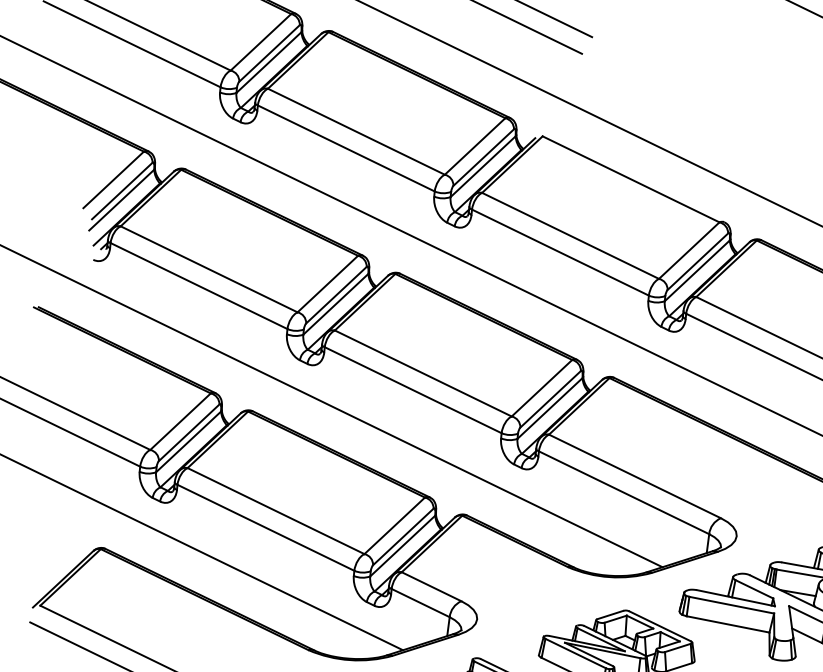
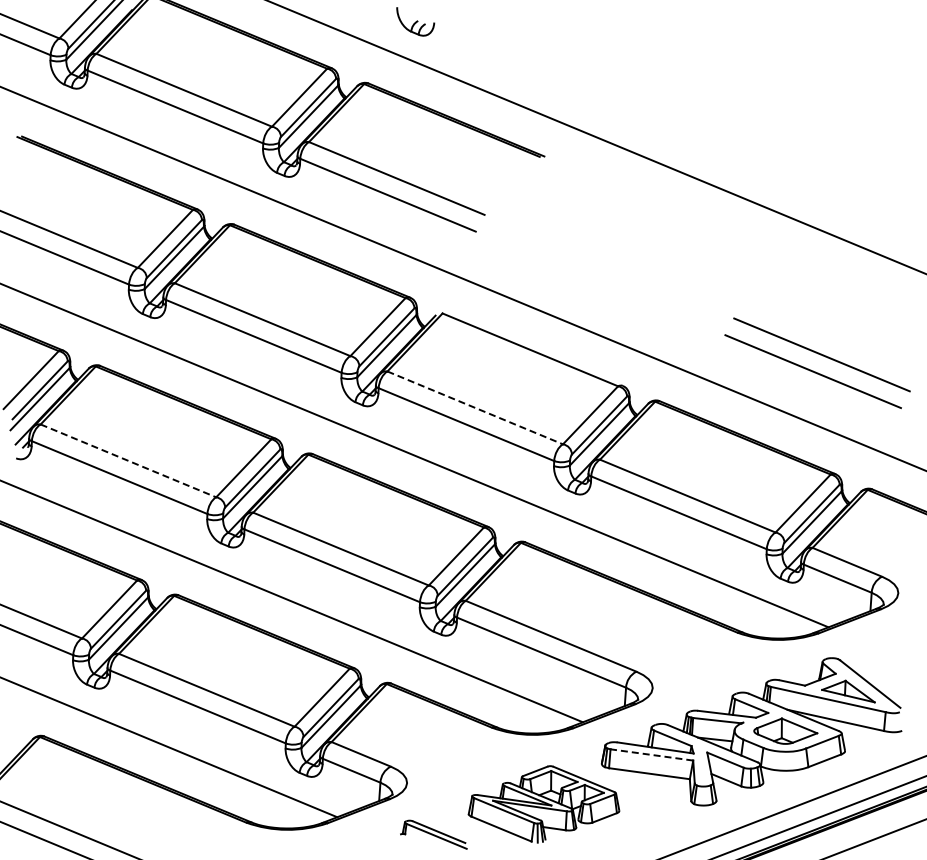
line: (570, 236) -> (475, 408), solid -> dashed
line: (209, 269) -> (128, 461), solid -> dashed
line: (731, 604) -> (651, 754), solid -> dashed

